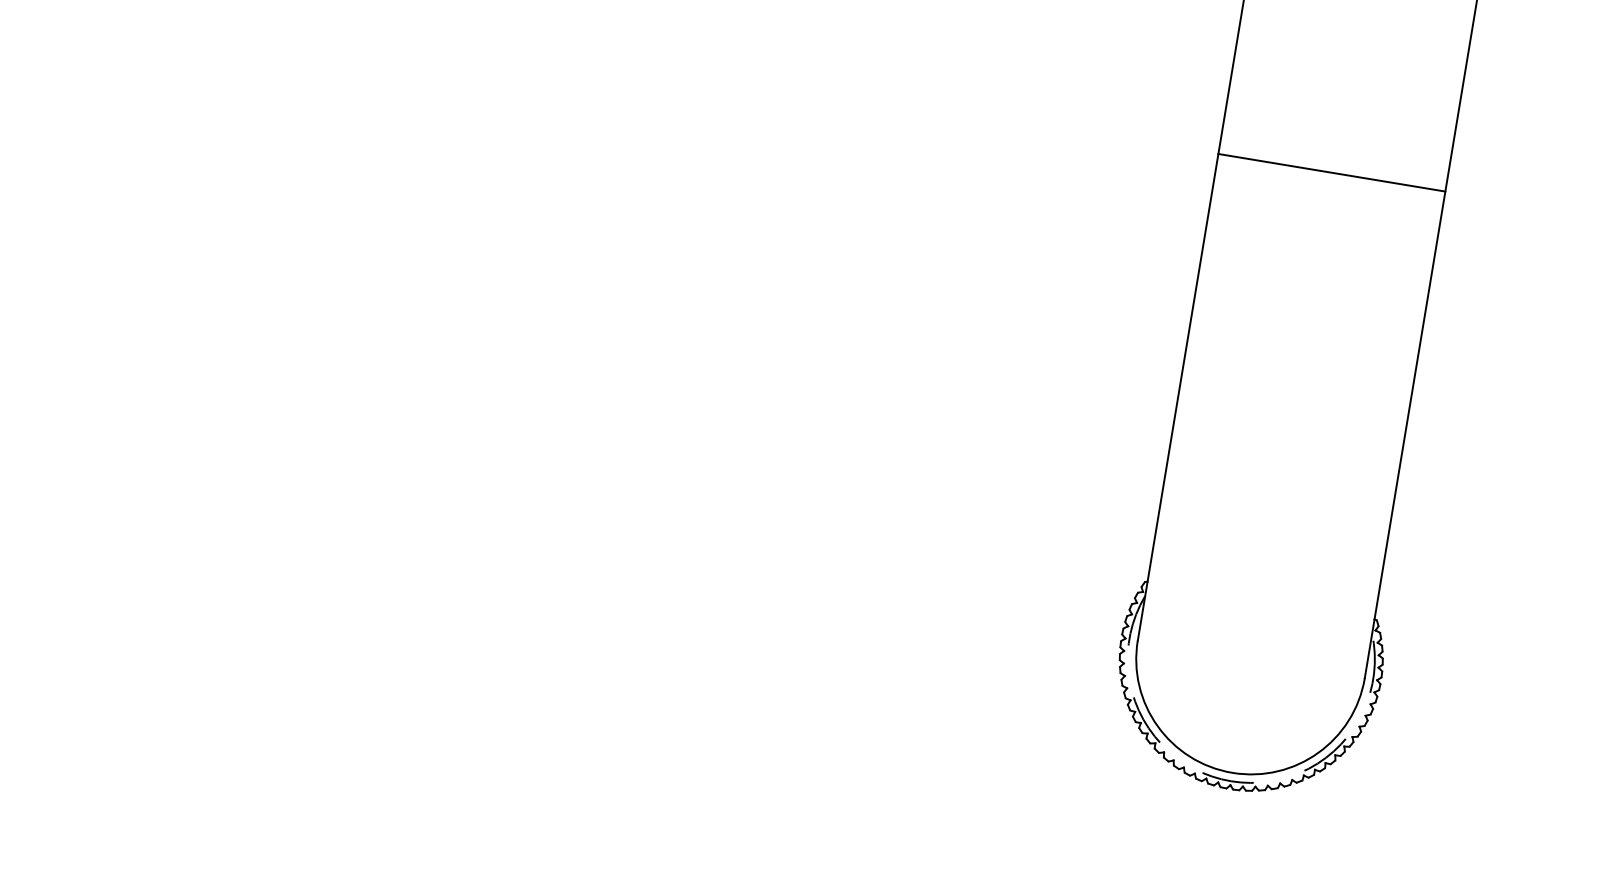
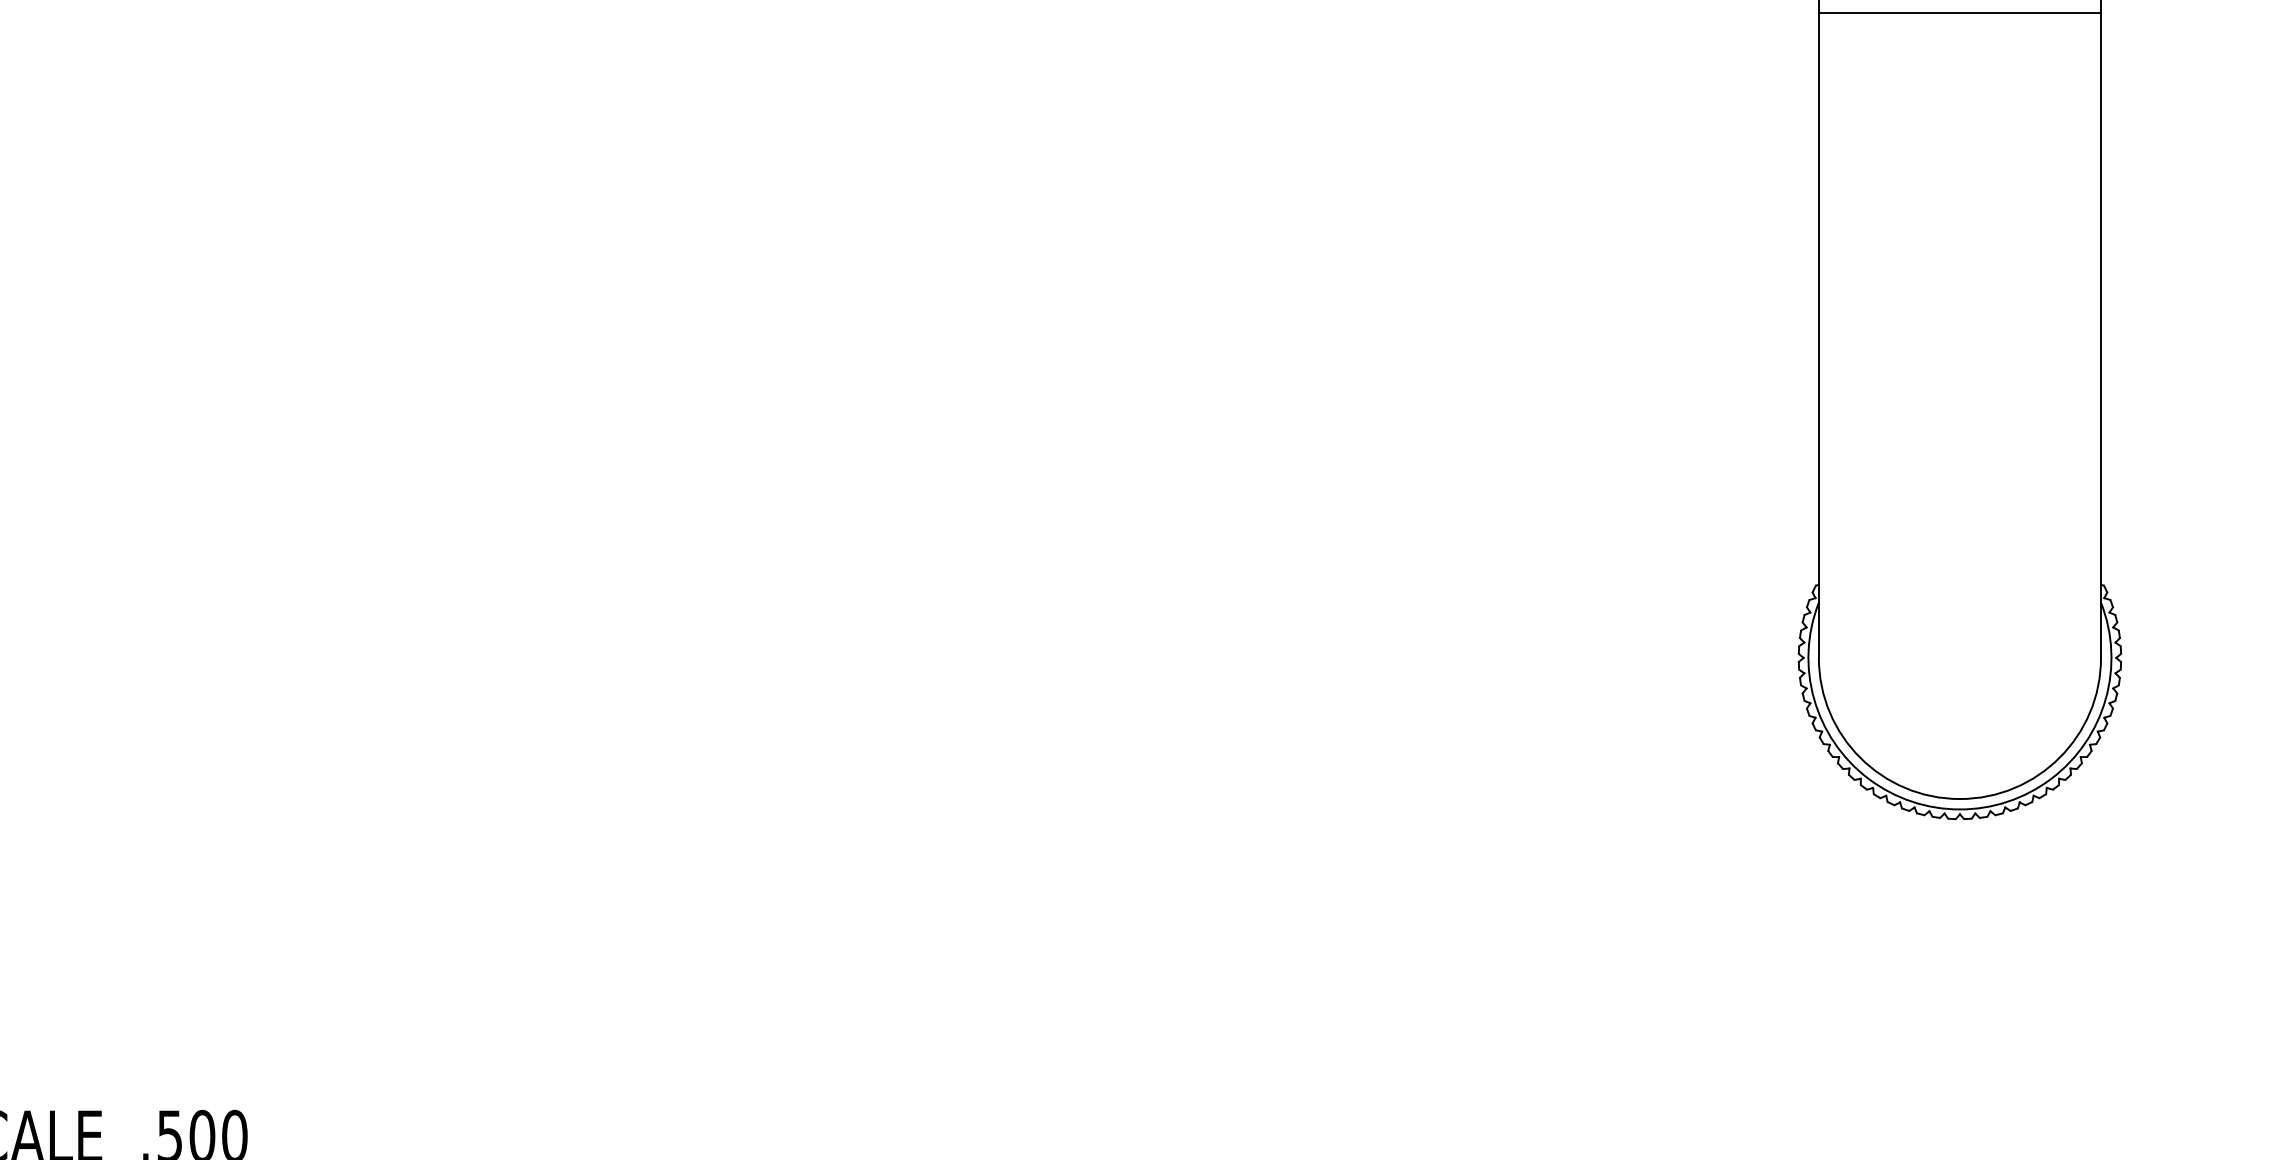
line: (1331, 172) -> (1959, 13), moved
arc: (1230, 781) -> (1959, 809), dashed -> solid

